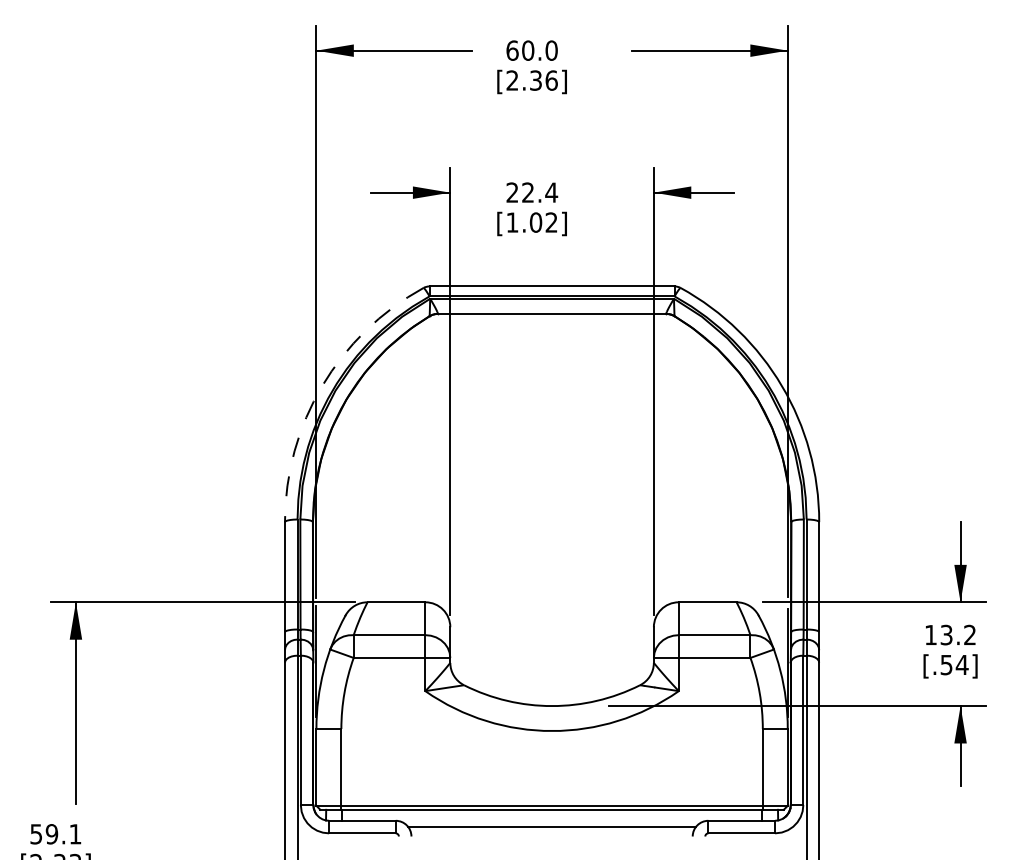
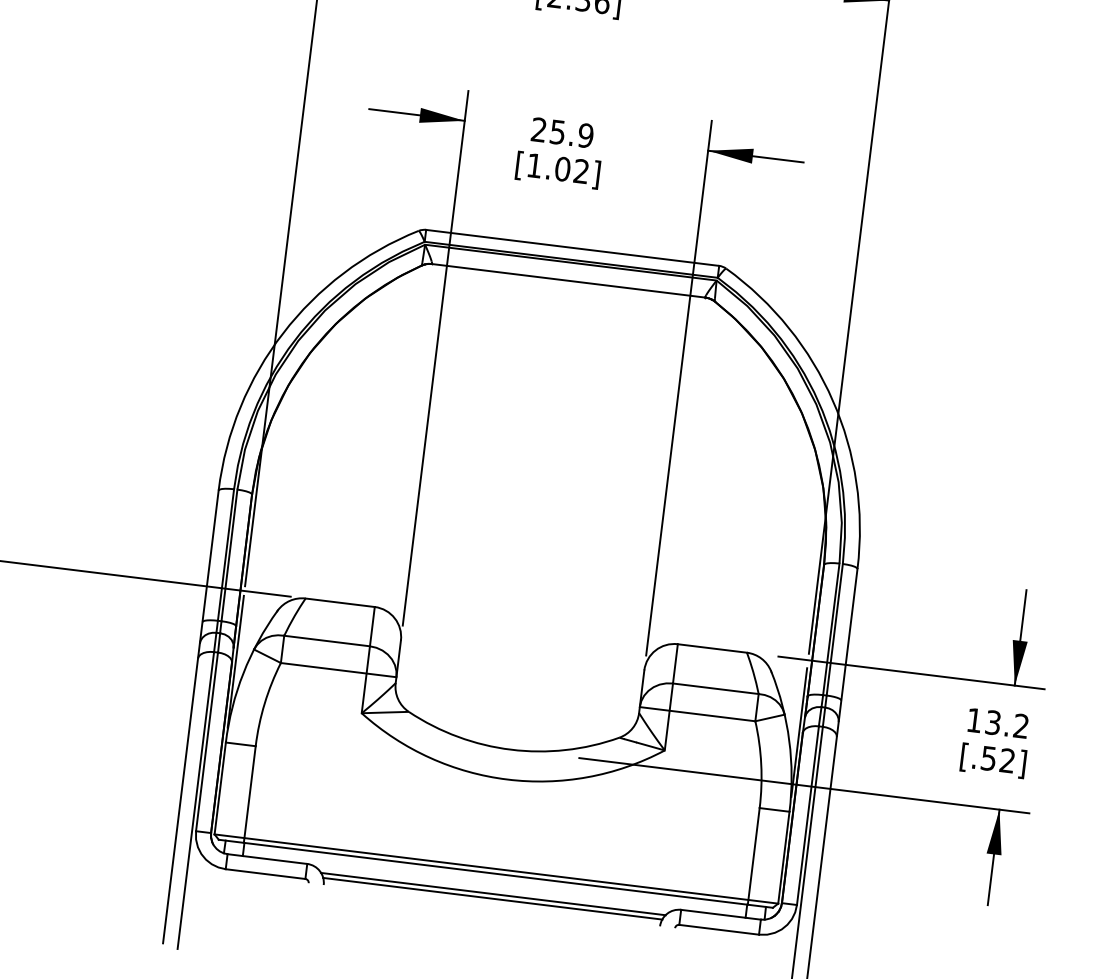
text: (540, 192) -> (572, 133), 22.4 -> 25.9
arc: (322, 386) -> (283, 333), dashed -> solid
text: (961, 664) -> (1006, 760), [.54] -> [.52]
line: (551, 830) -> (492, 898), added

